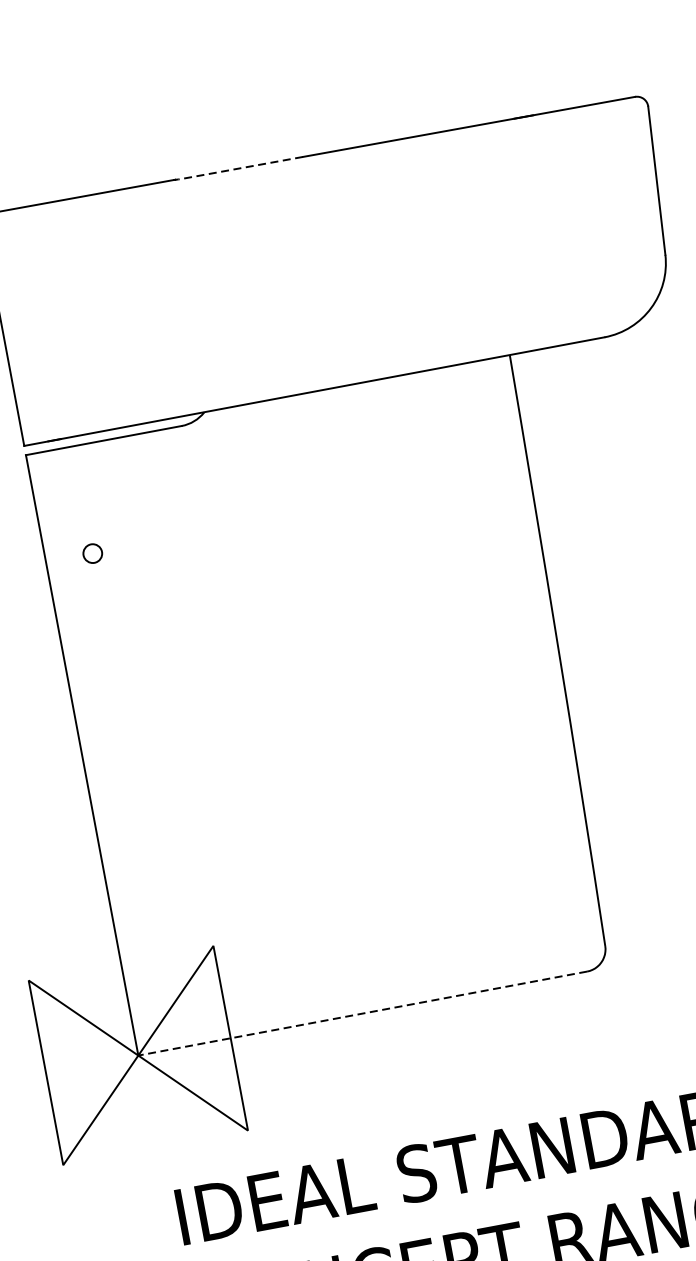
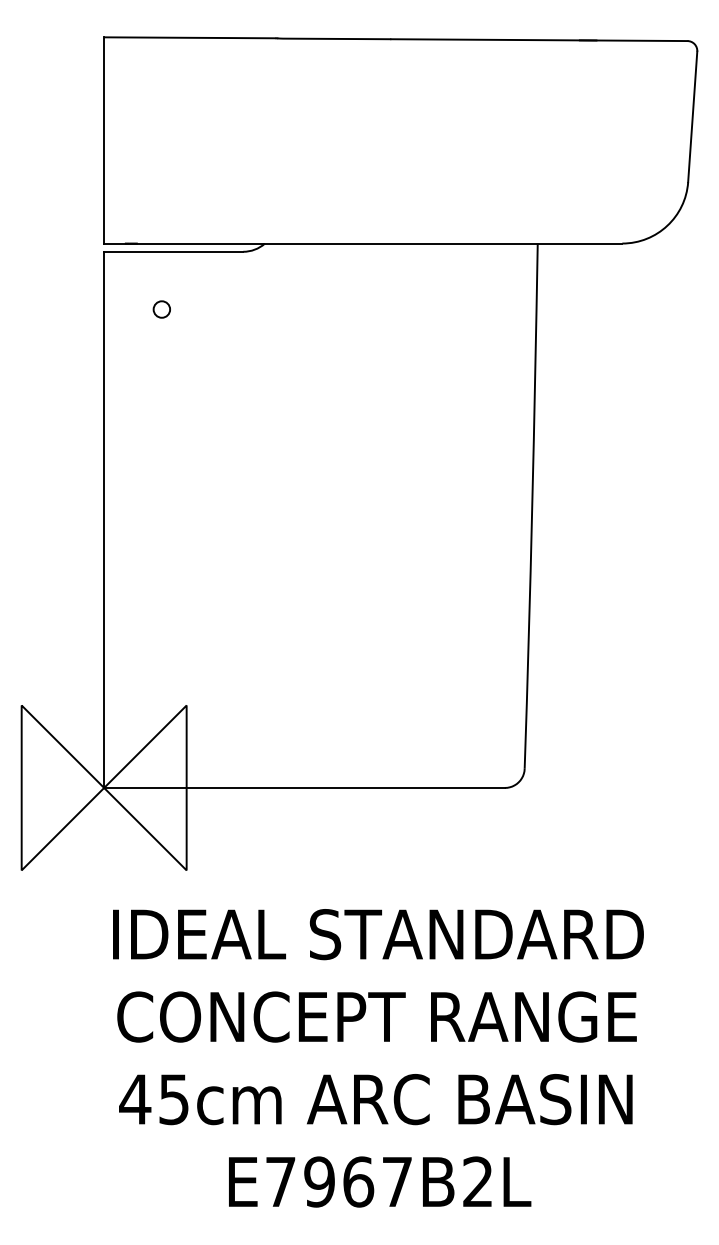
line: (236, 168) -> (332, 38), dashed -> solid
circle: (92, 553) -> (161, 309), moved
line: (362, 1013) -> (304, 787), dashed -> solid

